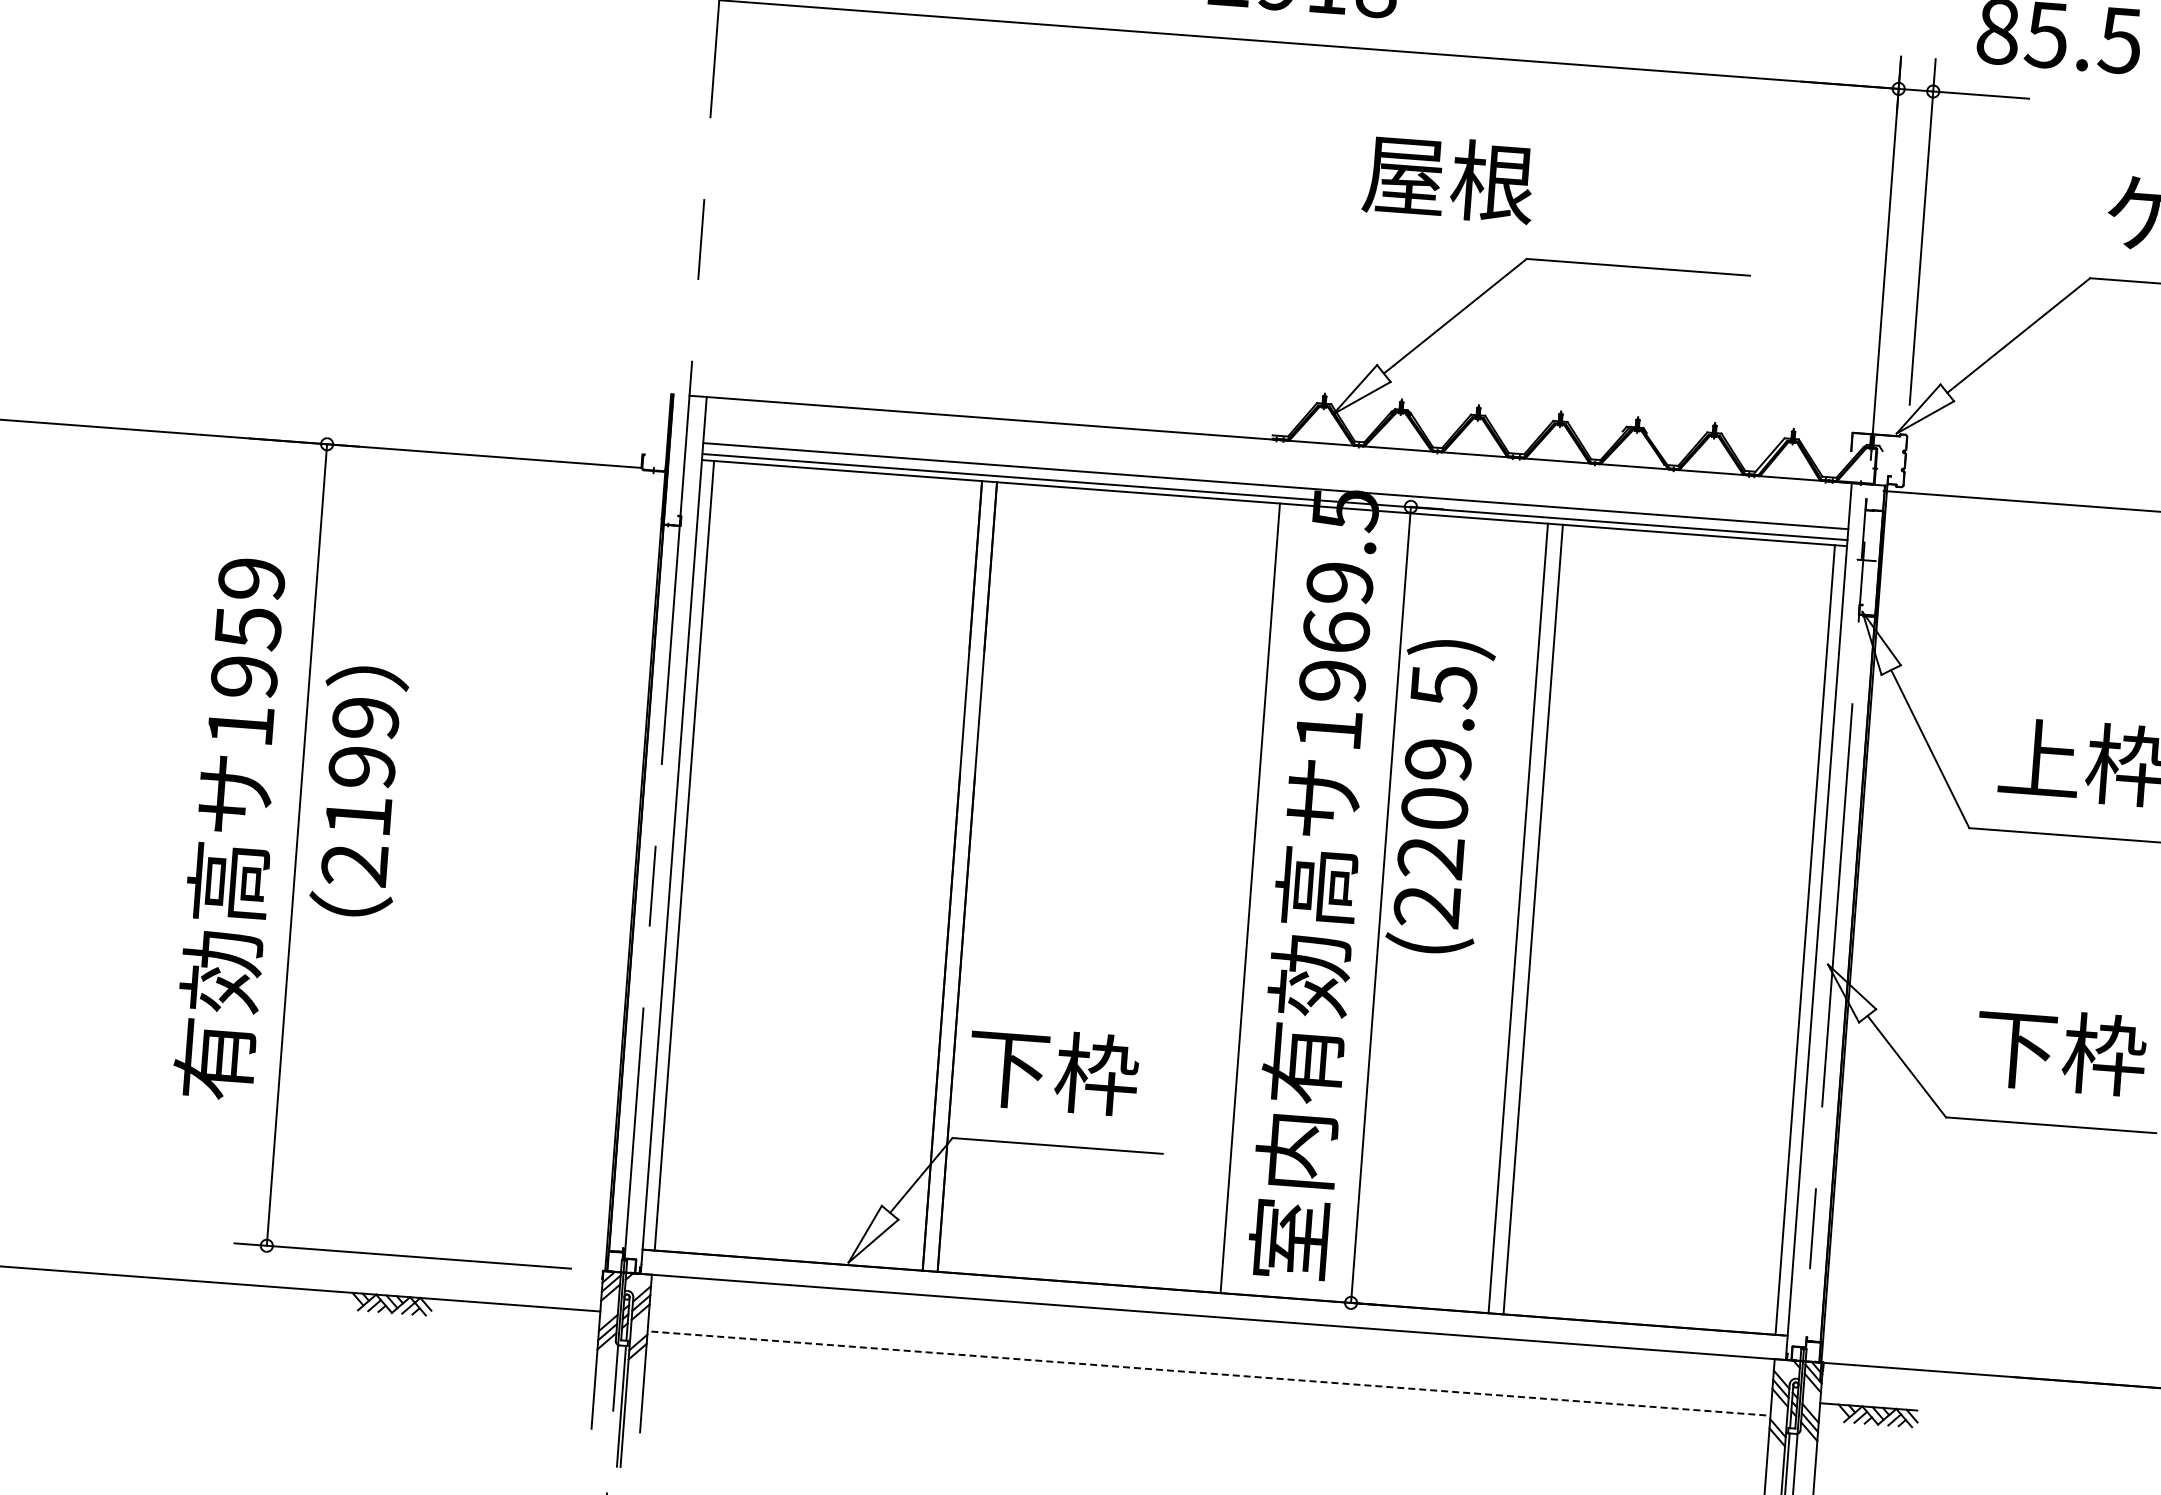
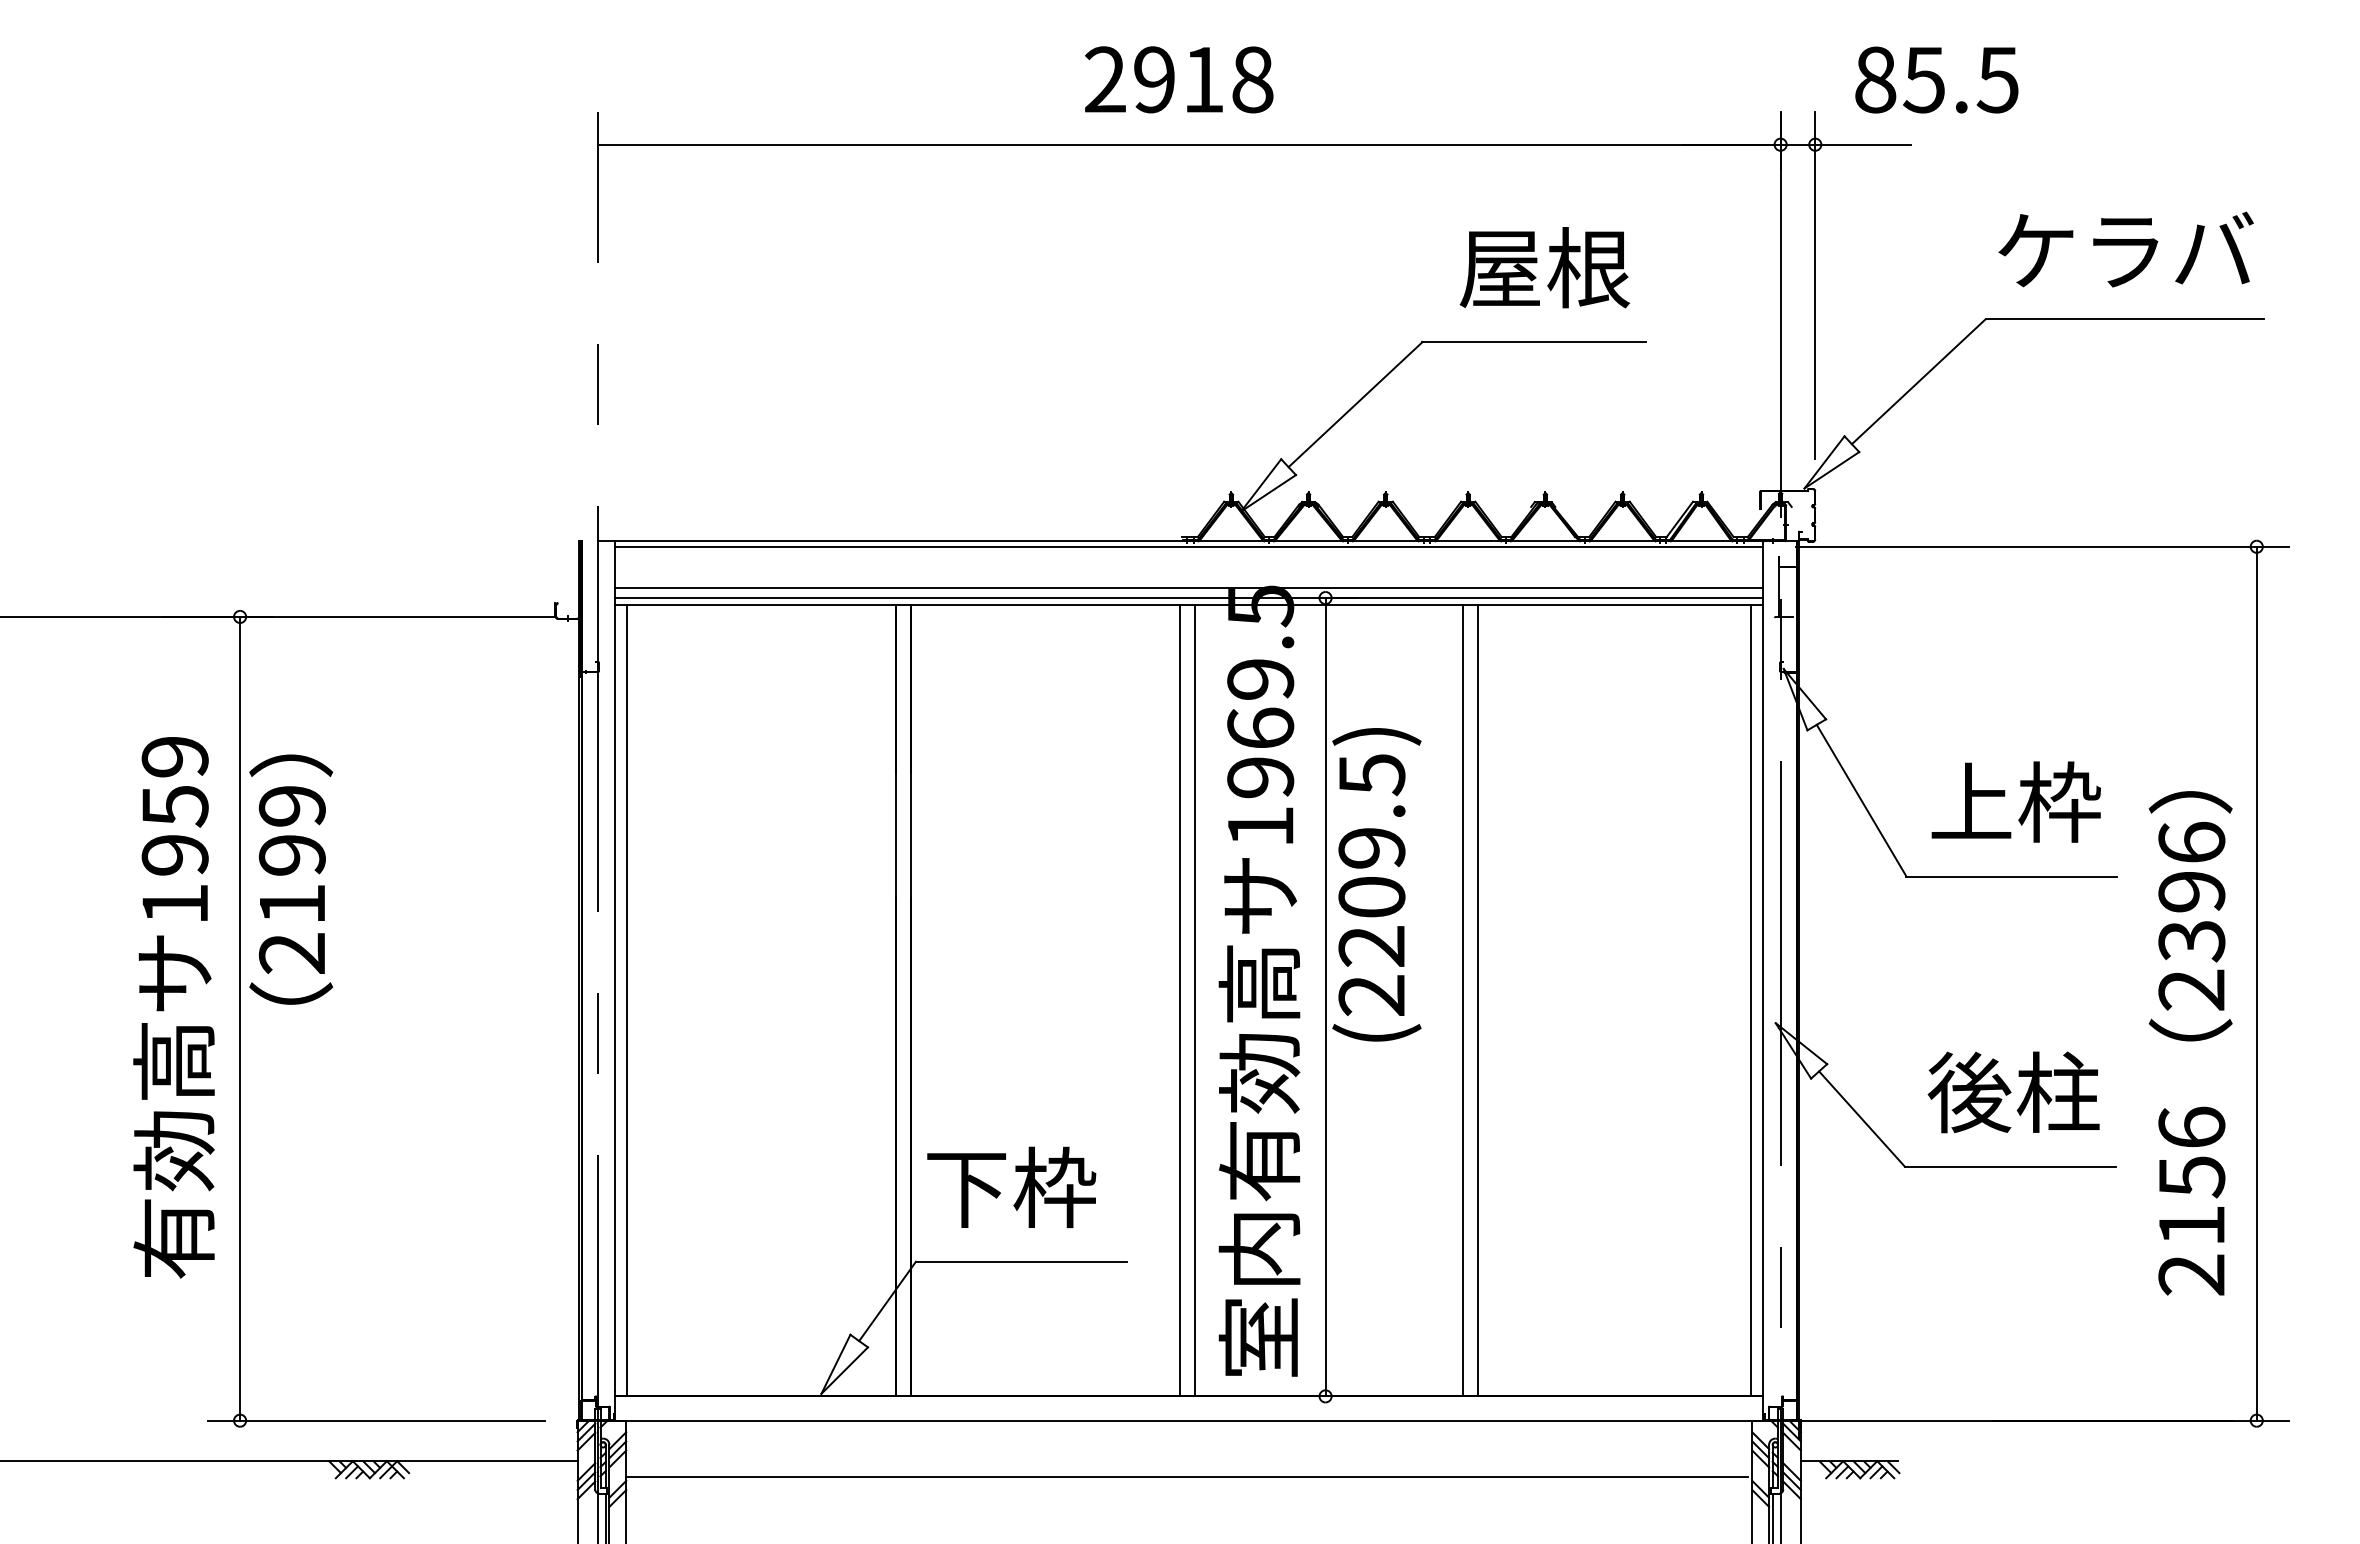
text: (1448, 178) -> (1544, 267), moved
line: (1279, 446) -> (1189, 547), added
text: (359, 791) -> (291, 879), moved
line: (1235, 897) -> (1179, 1000), added
text: (2059, 1051) -> (2013, 1092), 下枠 -> 後柱
line: (1207, 1373) -> (1187, 1477), dashed -> solid

